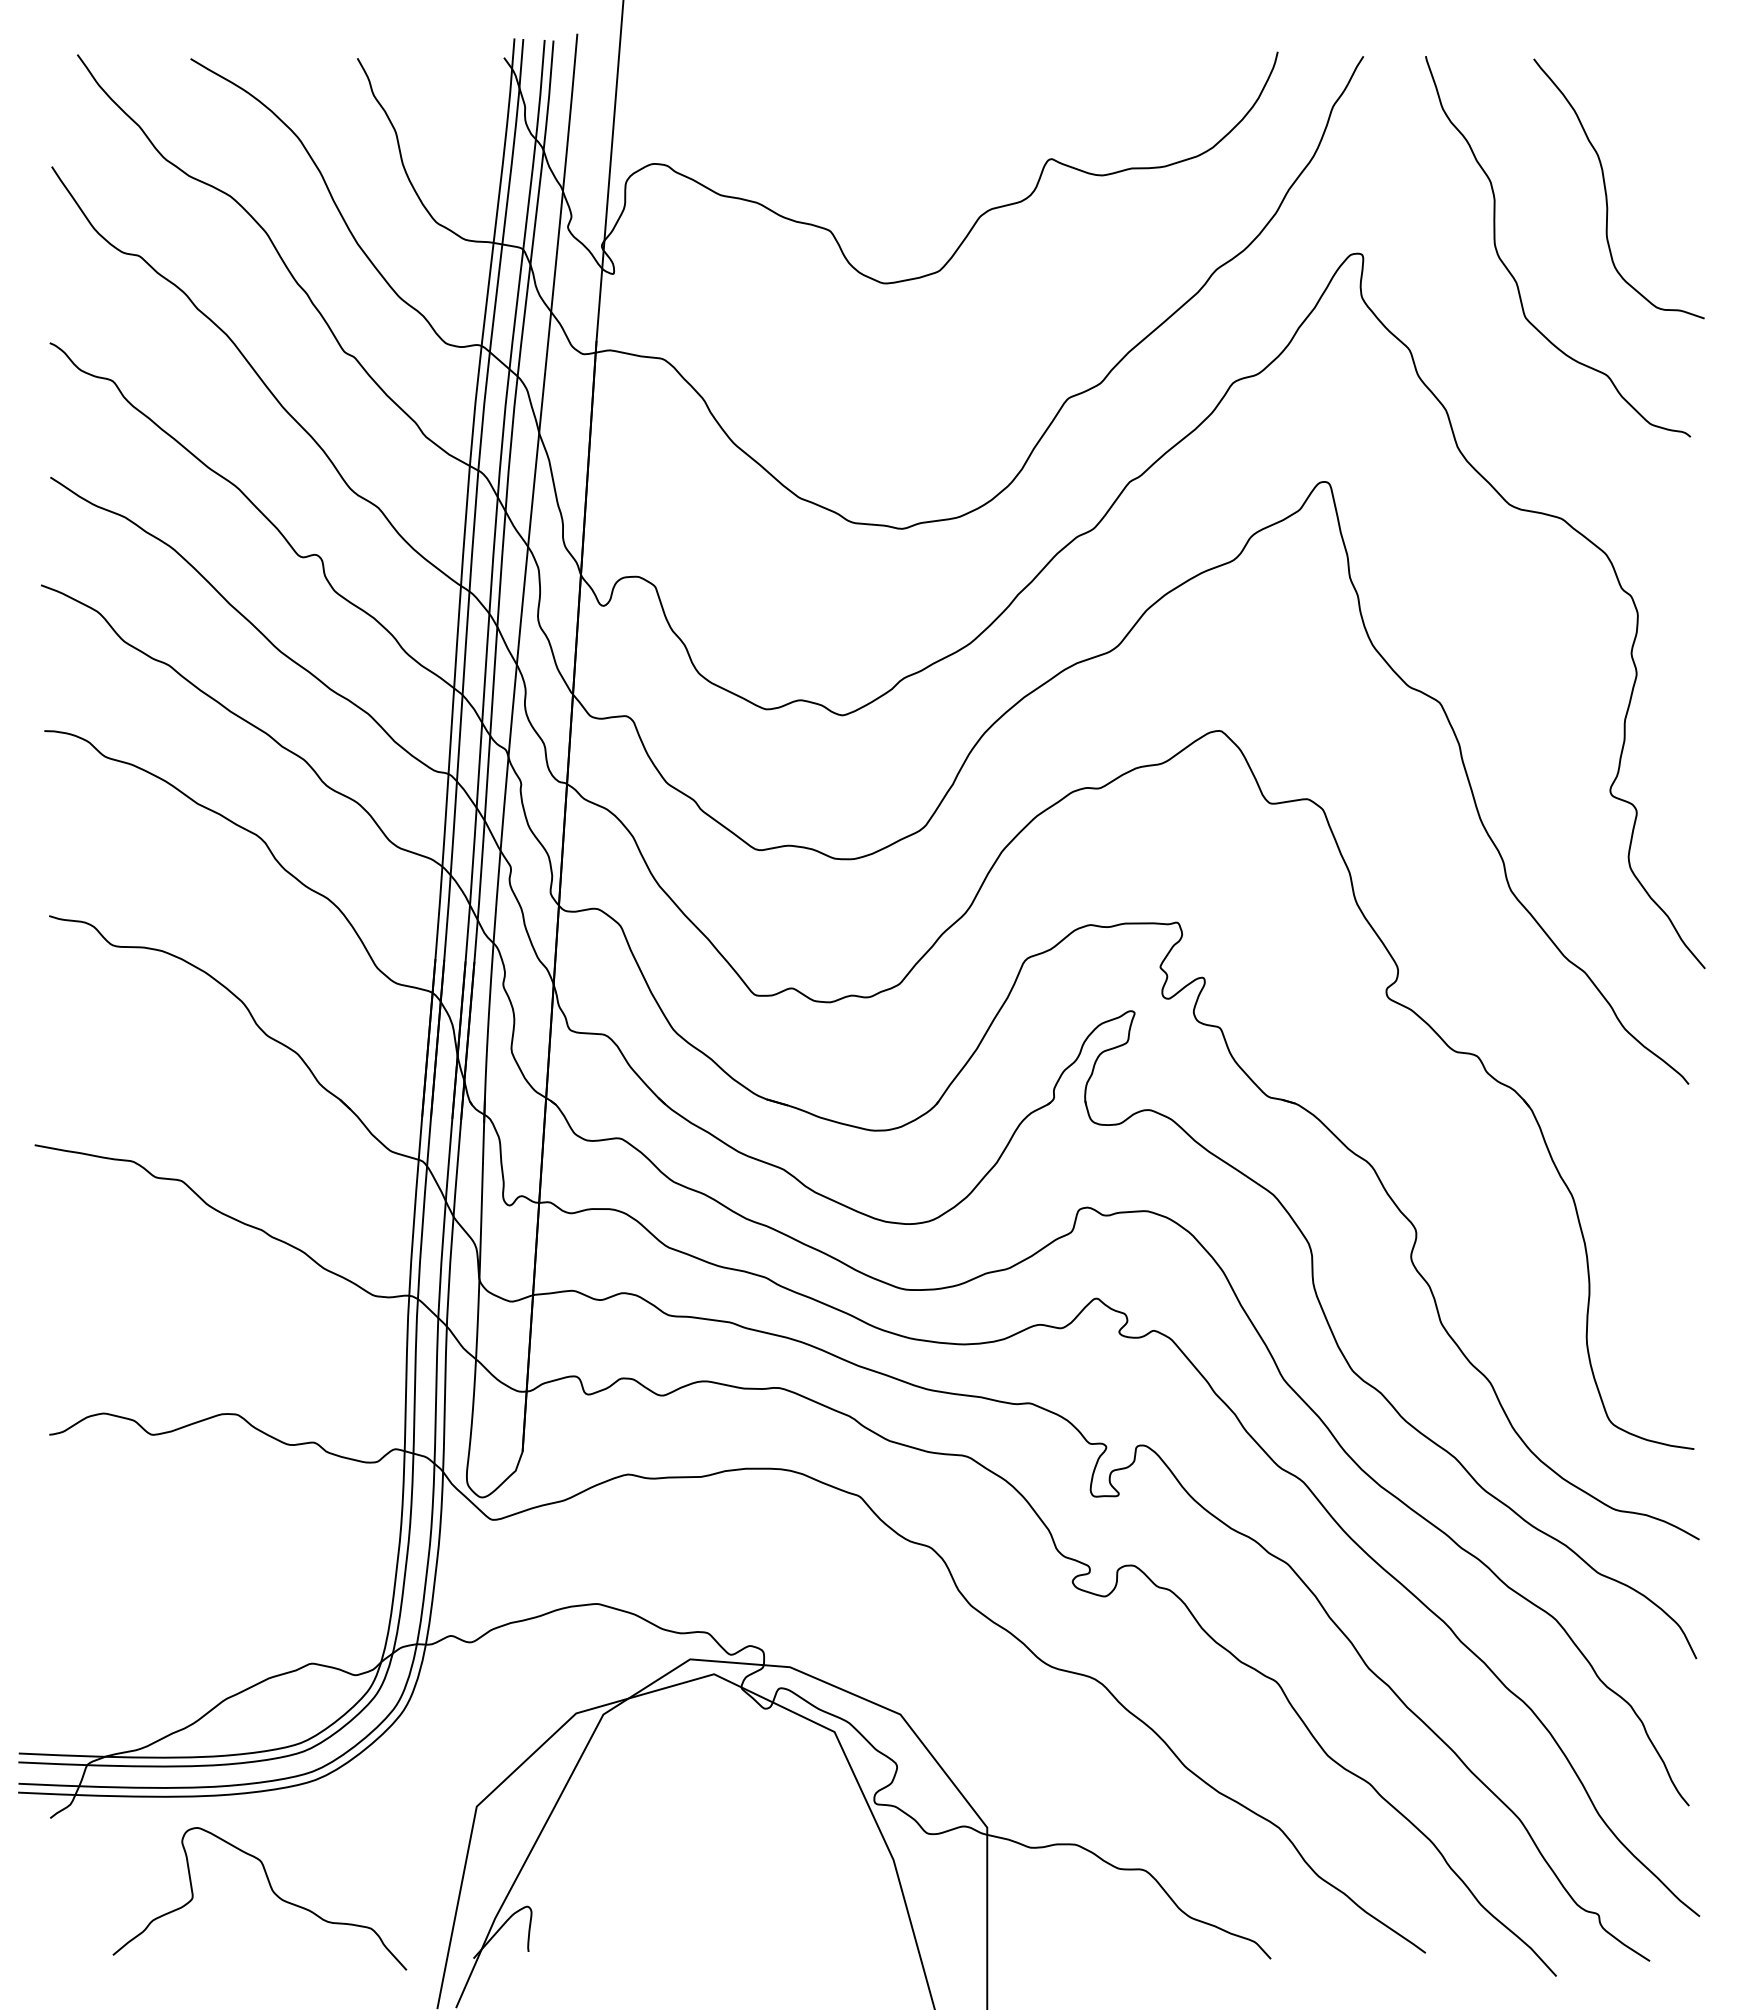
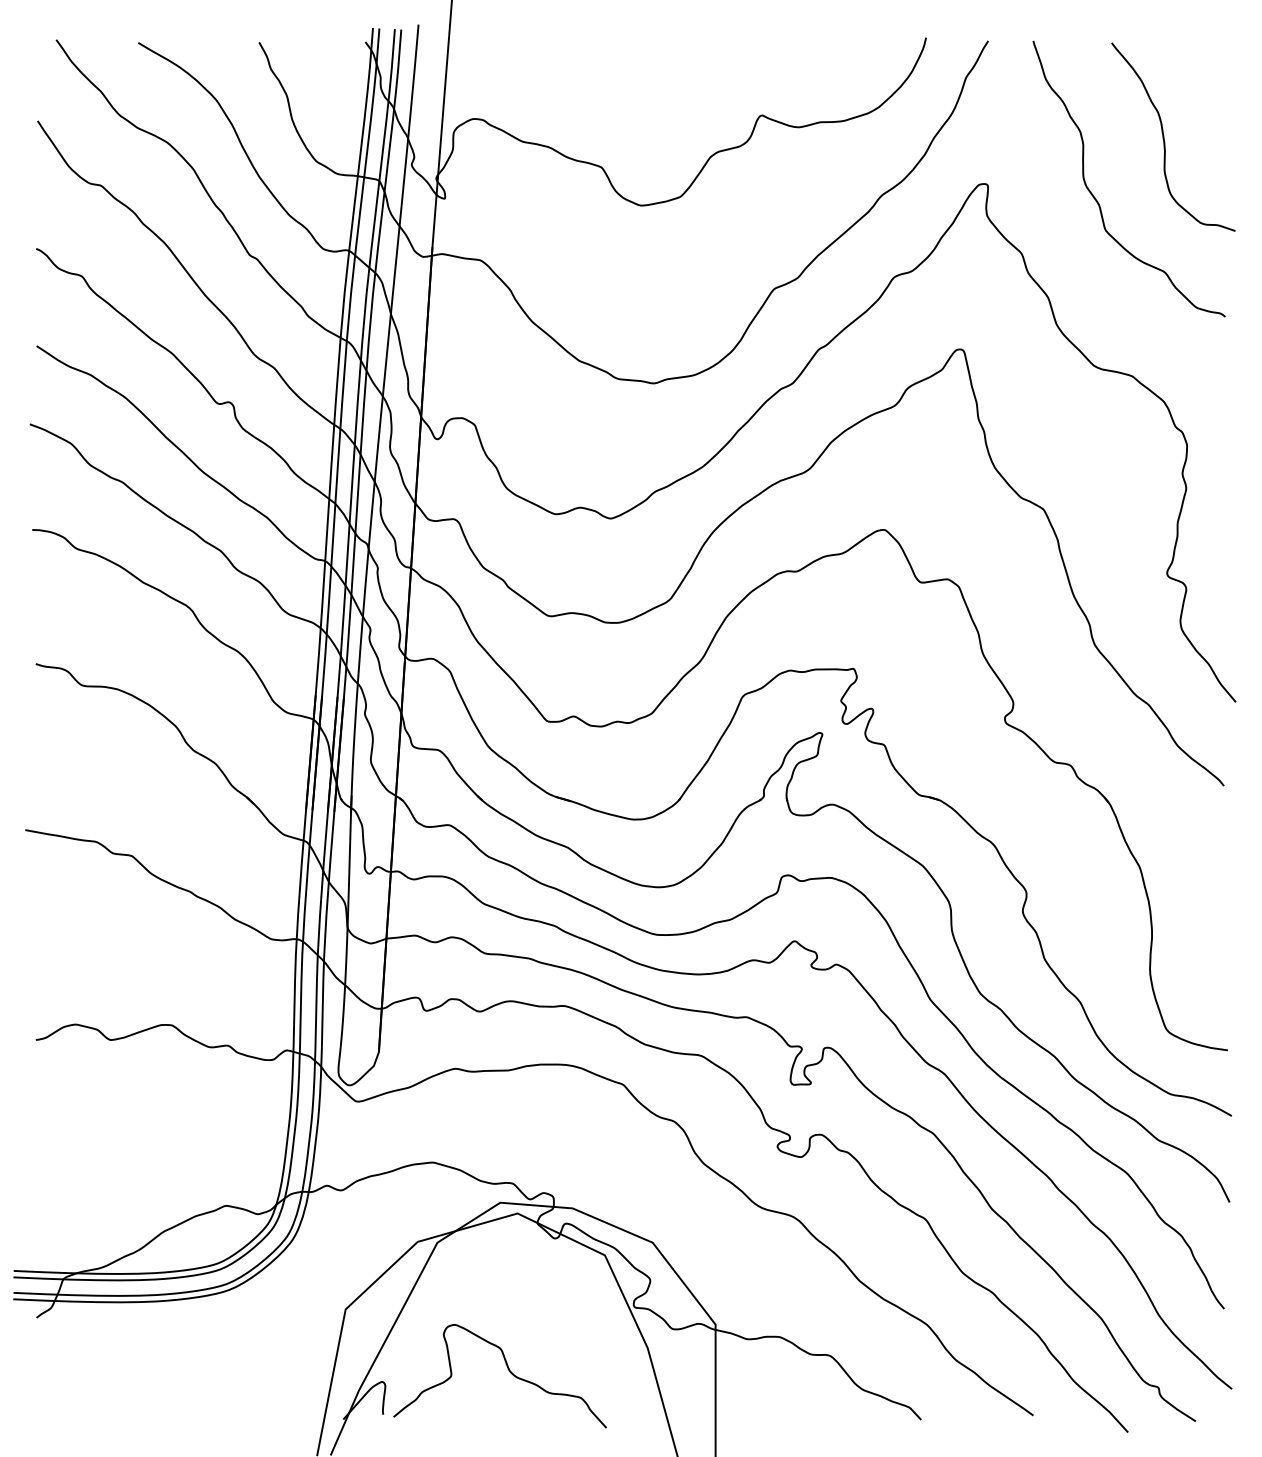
curve: (272, 1892) -> (509, 1371), moved

